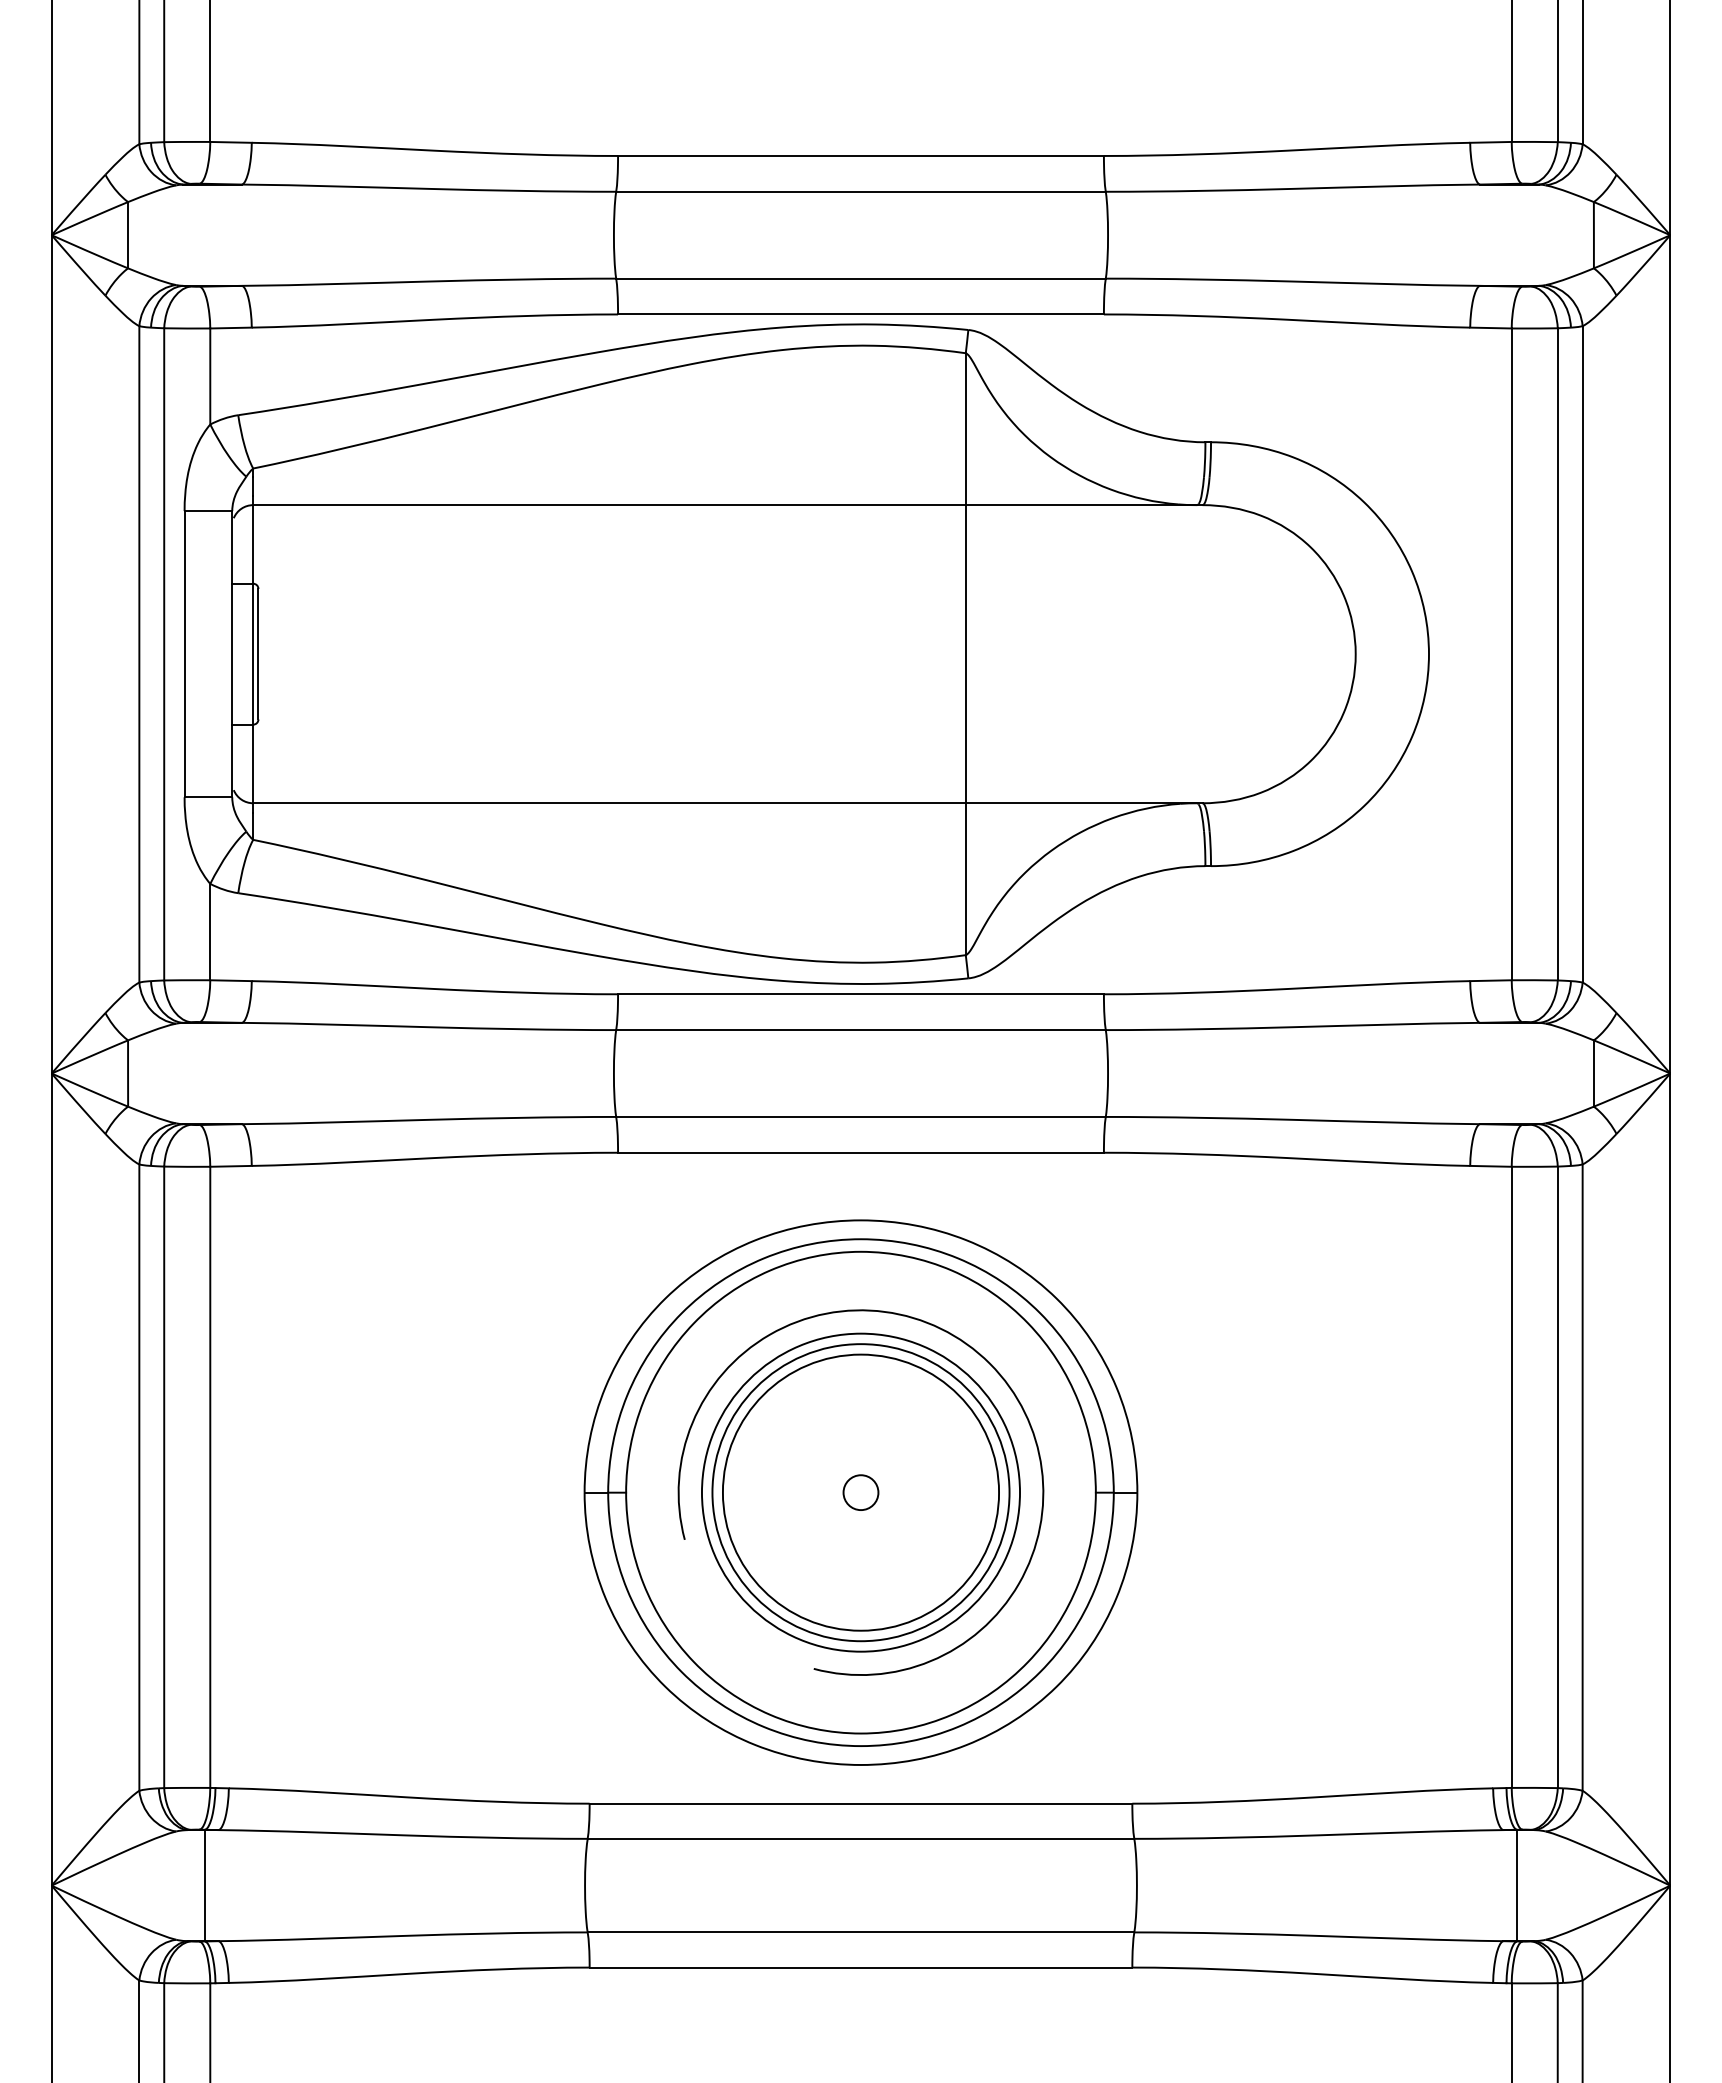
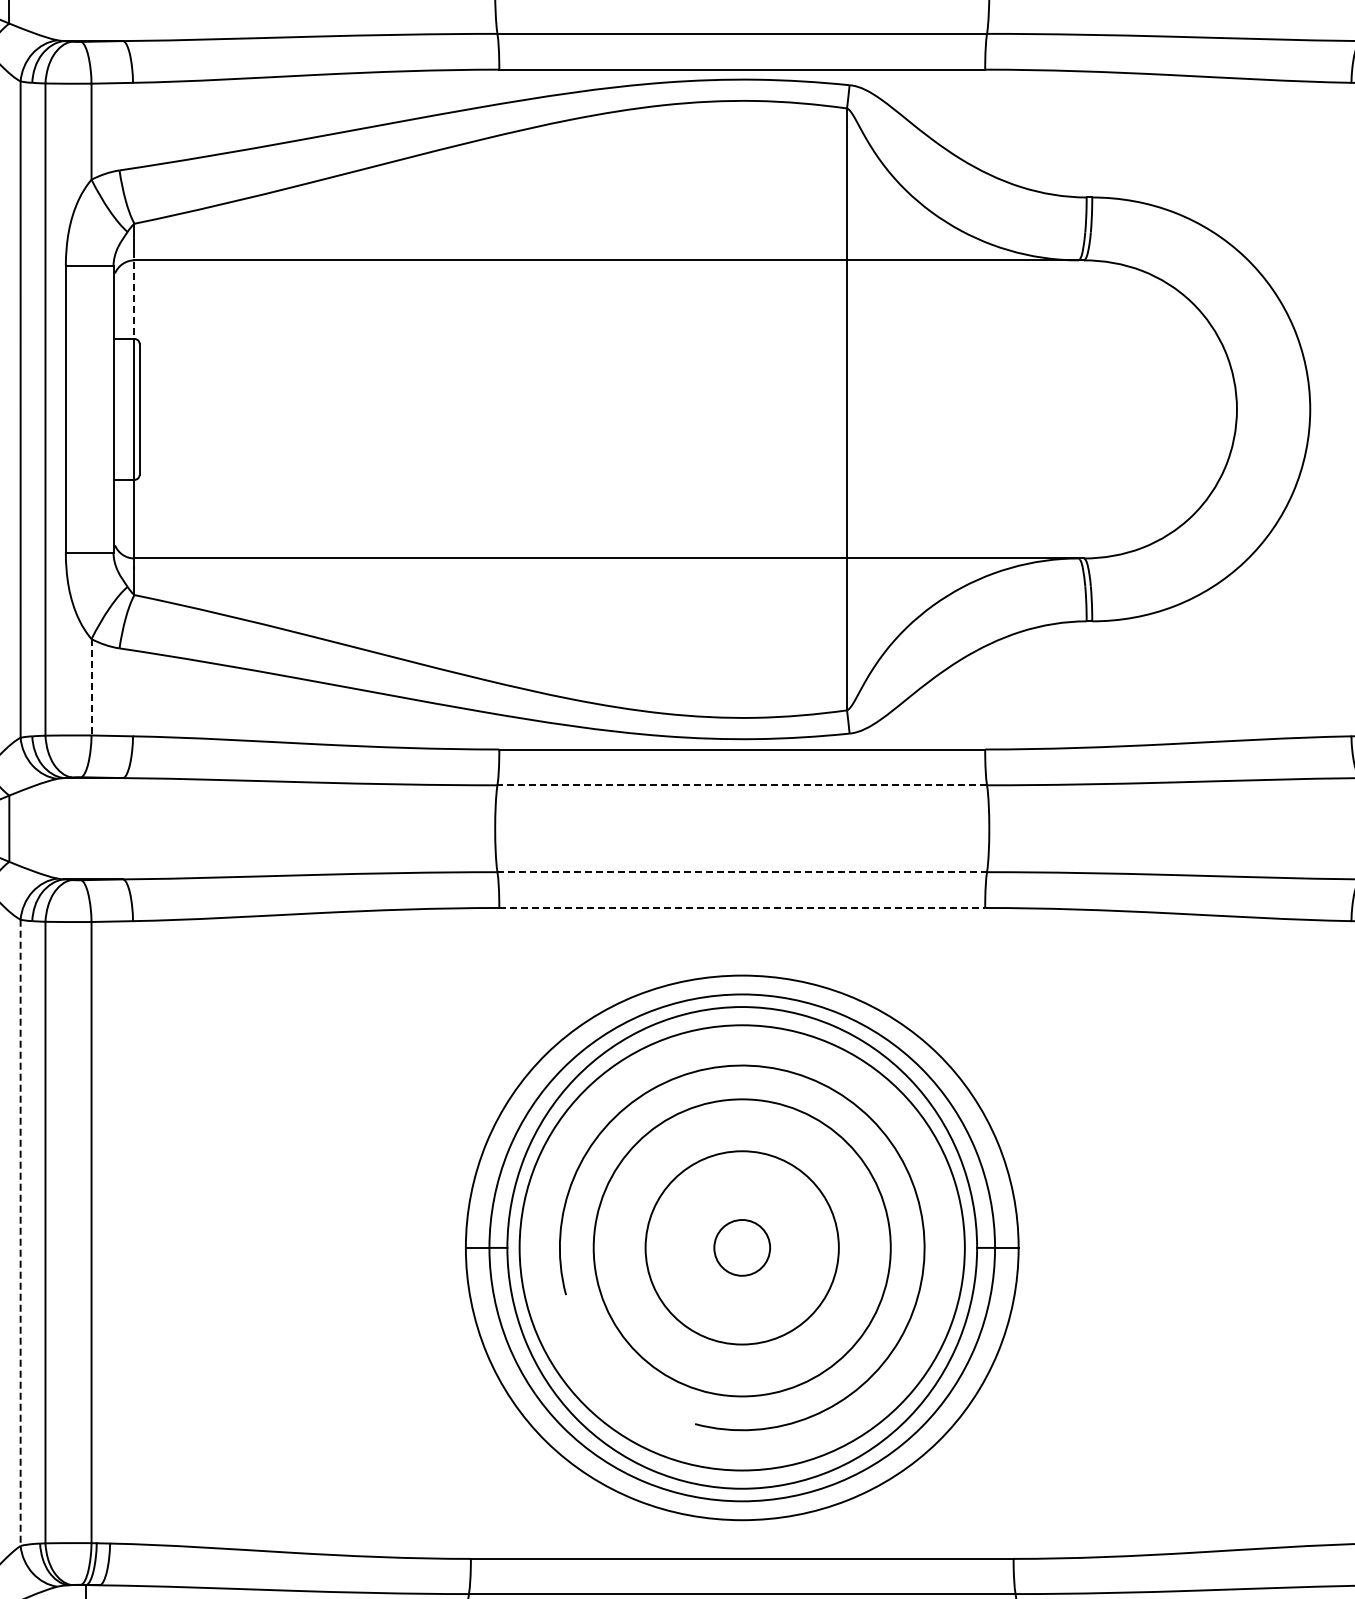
line: (253, 539) -> (134, 294), solid -> dashed
line: (210, 932) -> (91, 687), solid -> dashed
line: (861, 1030) -> (742, 785), solid -> dashed
line: (861, 1116) -> (742, 871), solid -> dashed
line: (860, 1152) -> (741, 907), solid -> dashed
line: (139, 1478) -> (20, 1233), solid -> dashed
circle: (860, 1492) -> (741, 1247), size x0.7
circle: (860, 1492) -> (741, 1247), size x1.4
circle: (860, 1492) -> (741, 1247), size x1.6

